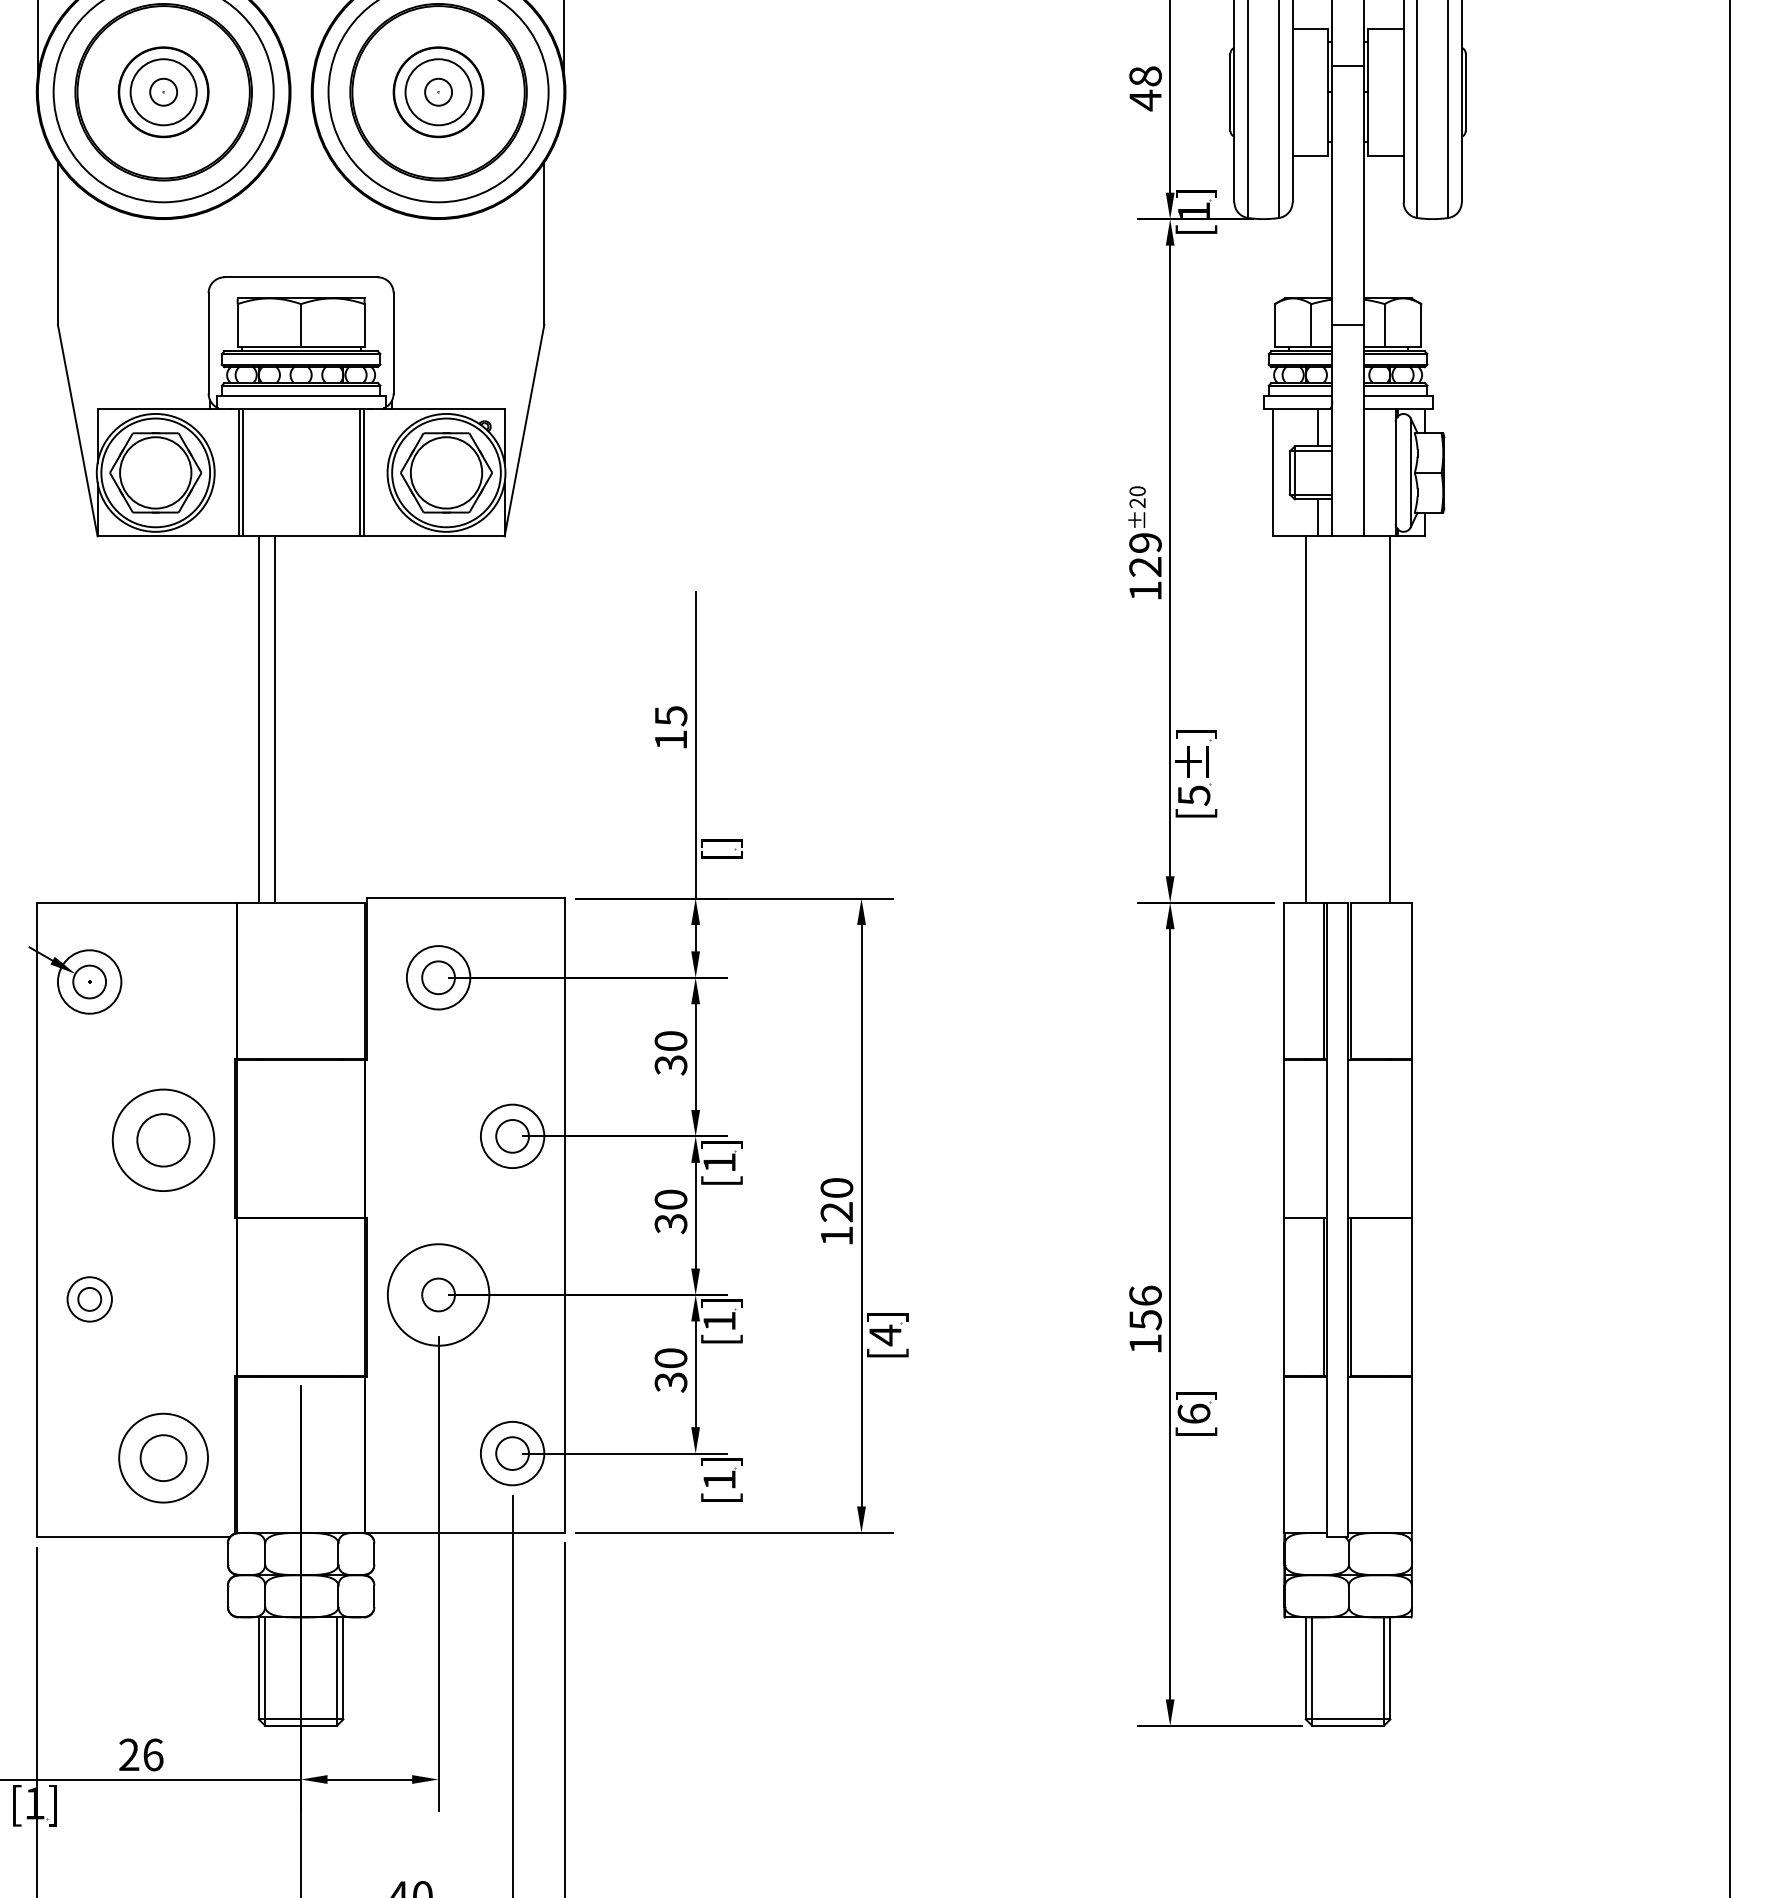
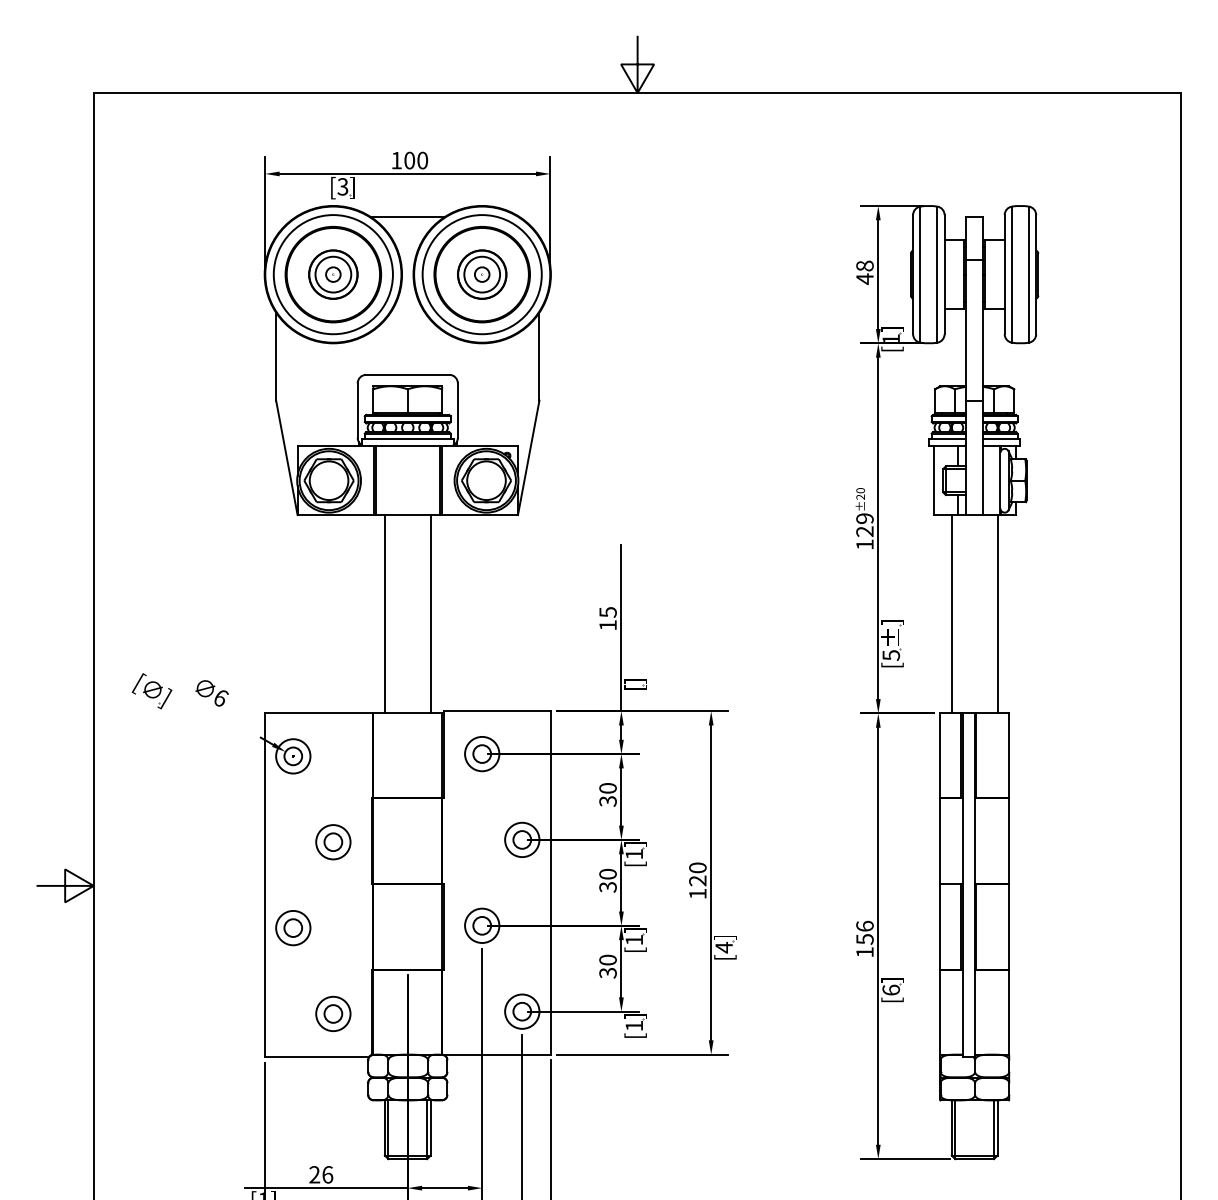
line: (274, 719) -> (430, 614), moved
part: (163, 1141) -> (333, 842), size x0.62
circle: (439, 1294) -> (482, 925), size x0.62
part: (90, 1299) -> (293, 928), size x1.43
part: (163, 1456) -> (333, 1013), size x0.71

